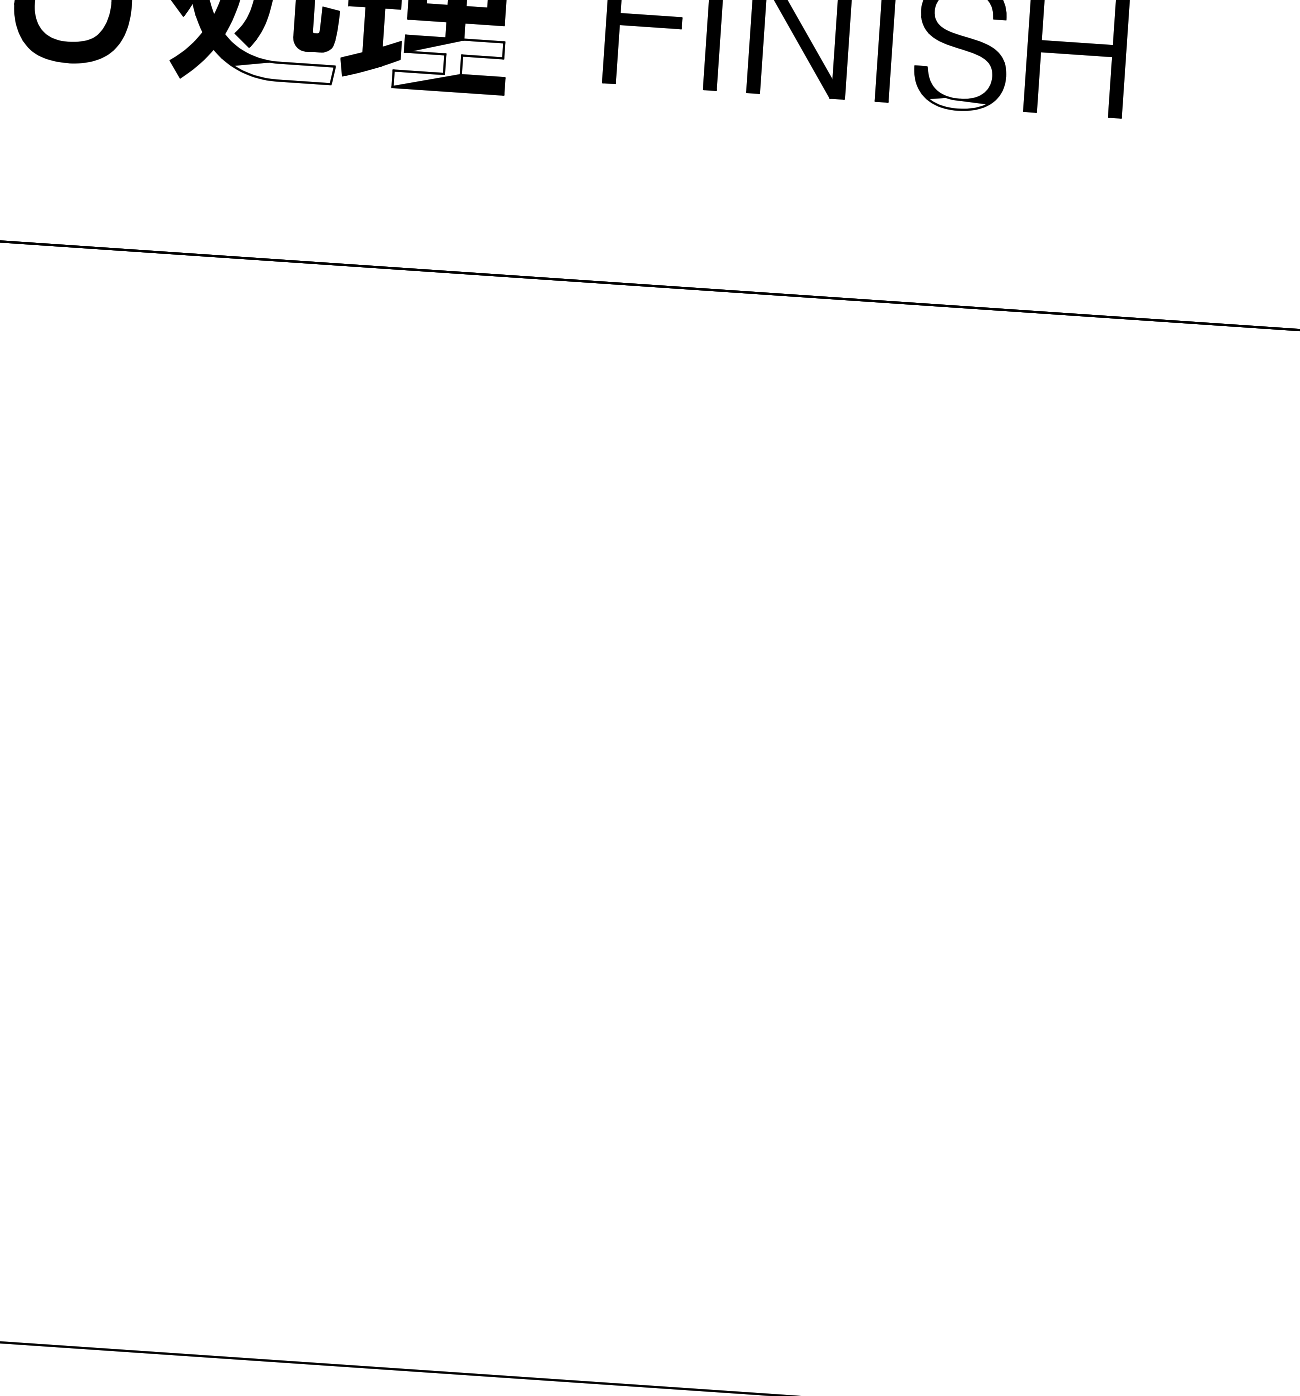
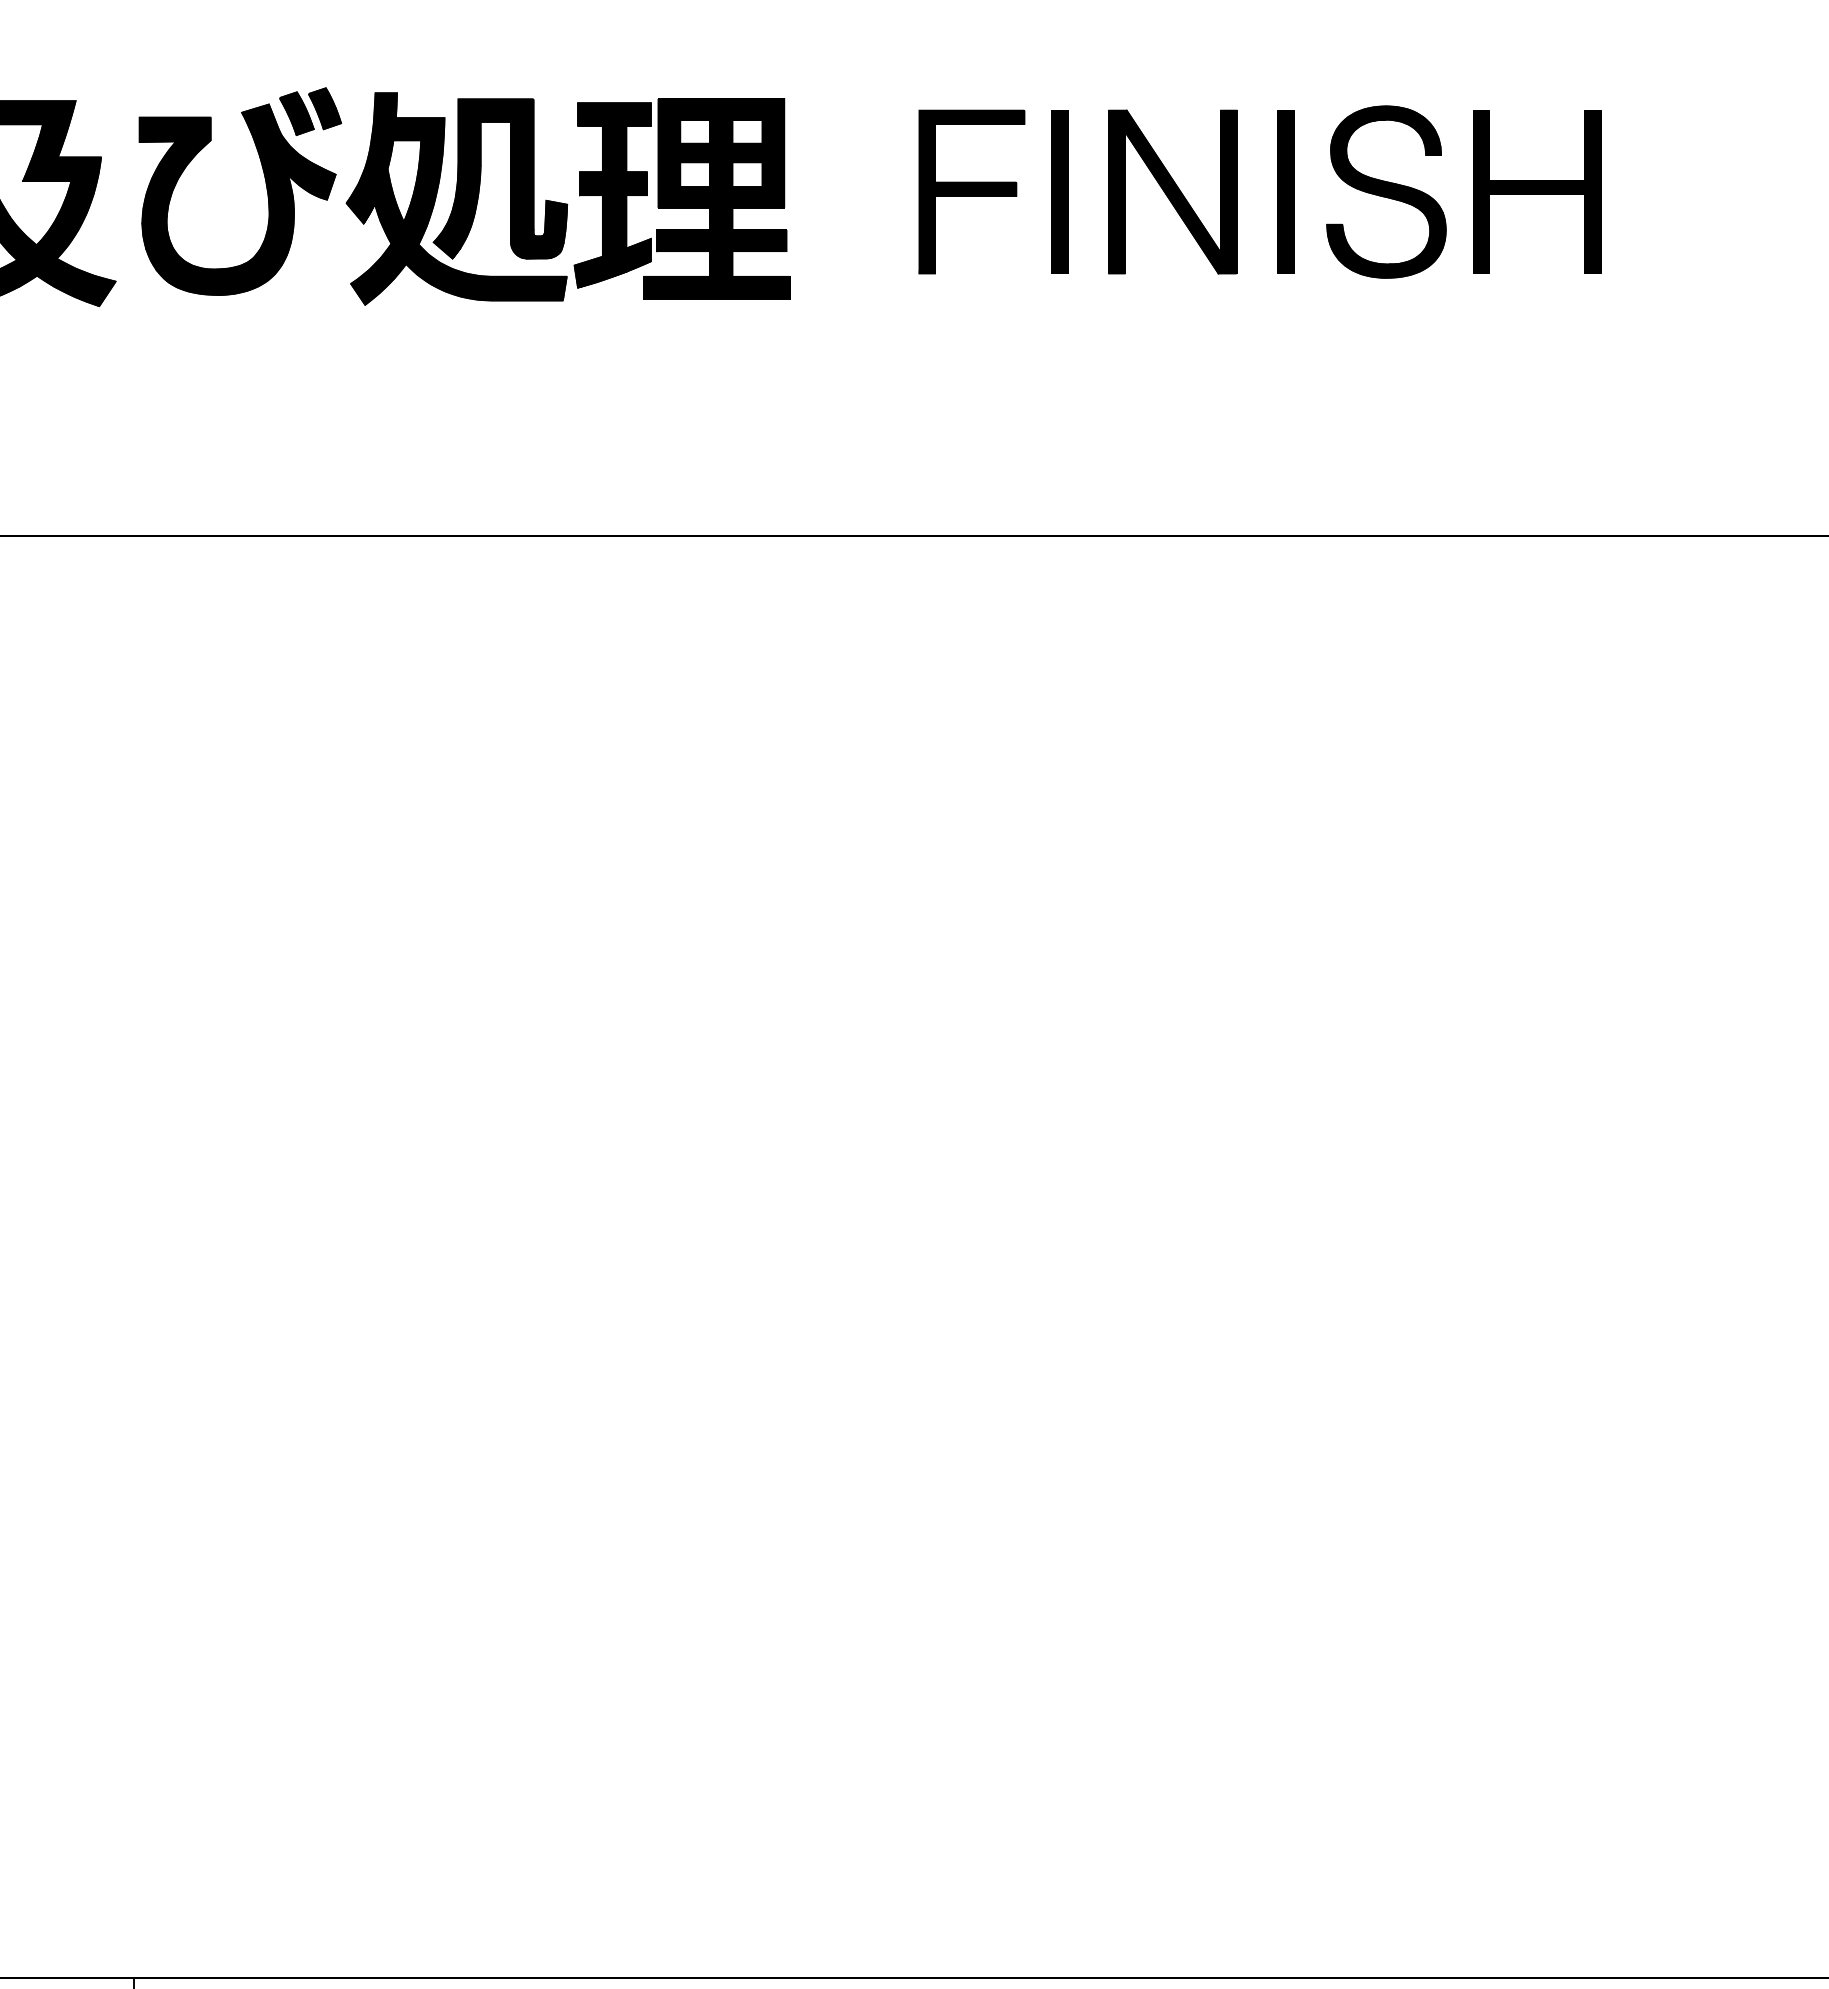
fill: (448, 64) -> (715, 264), added
fill: (282, 71) -> (498, 288), added
fill: (958, 103) -> (1386, 269), added

